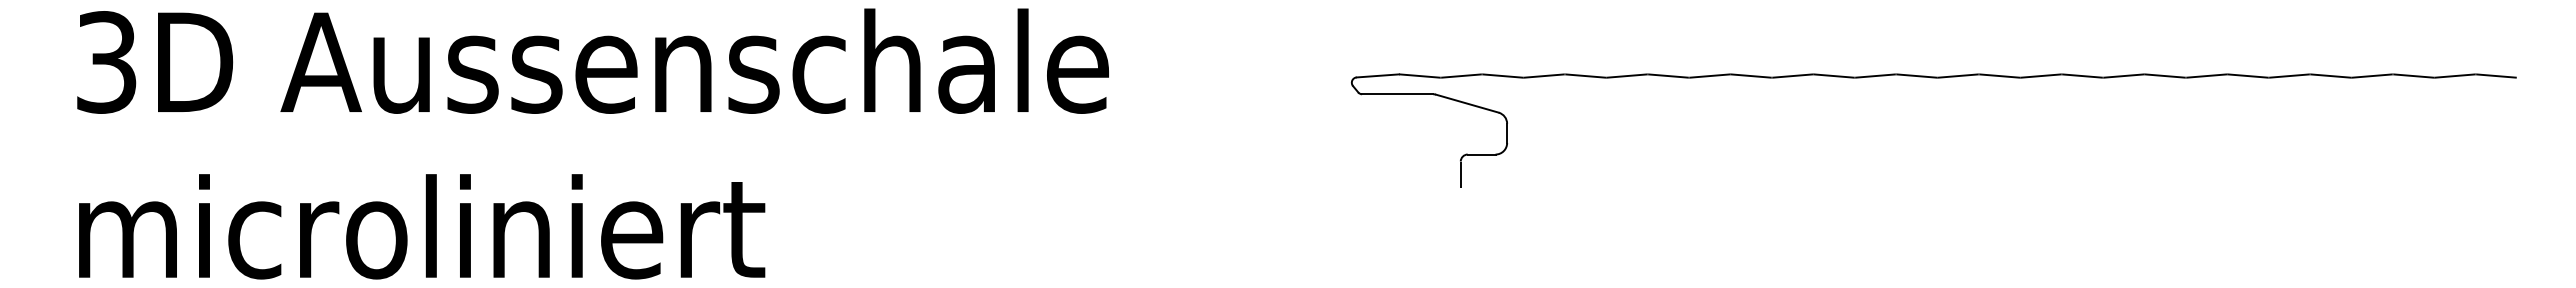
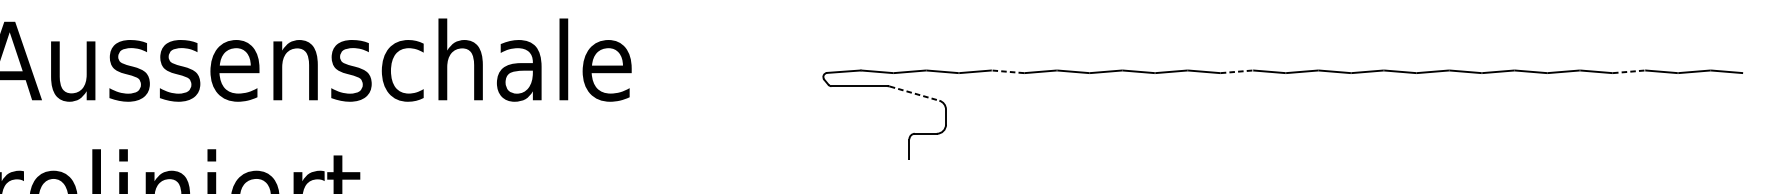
line: (1585, 76) -> (1007, 72), solid -> dashed
line: (1875, 76) -> (1236, 72), solid -> dashed
line: (2372, 76) -> (1629, 72), solid -> dashed
line: (1467, 103) -> (914, 93), solid -> dashed

